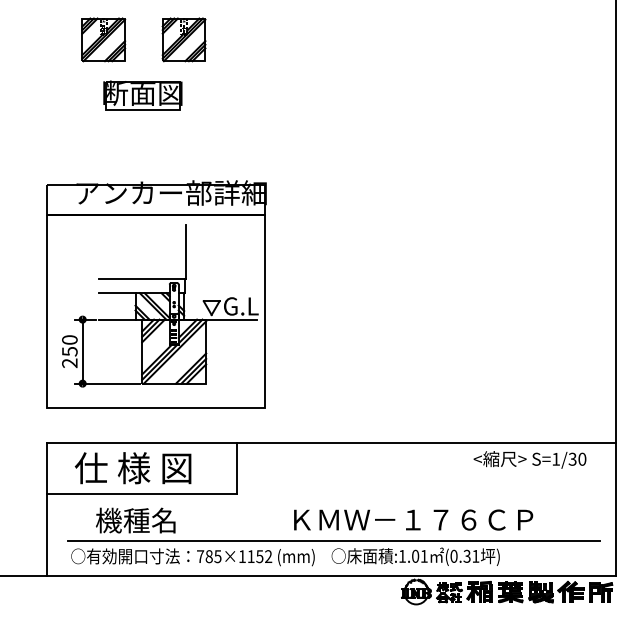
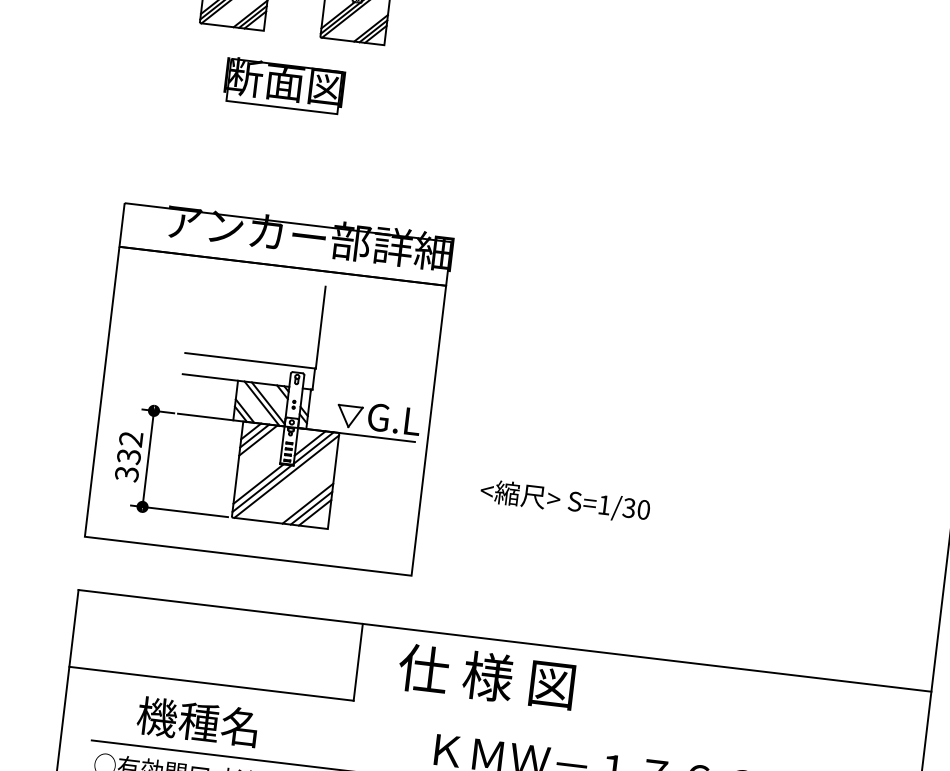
text: (69, 351) -> (128, 456), 250 -> 332
text: (529, 459) -> (564, 500), moved
text: (132, 468) -> (485, 676), moved

